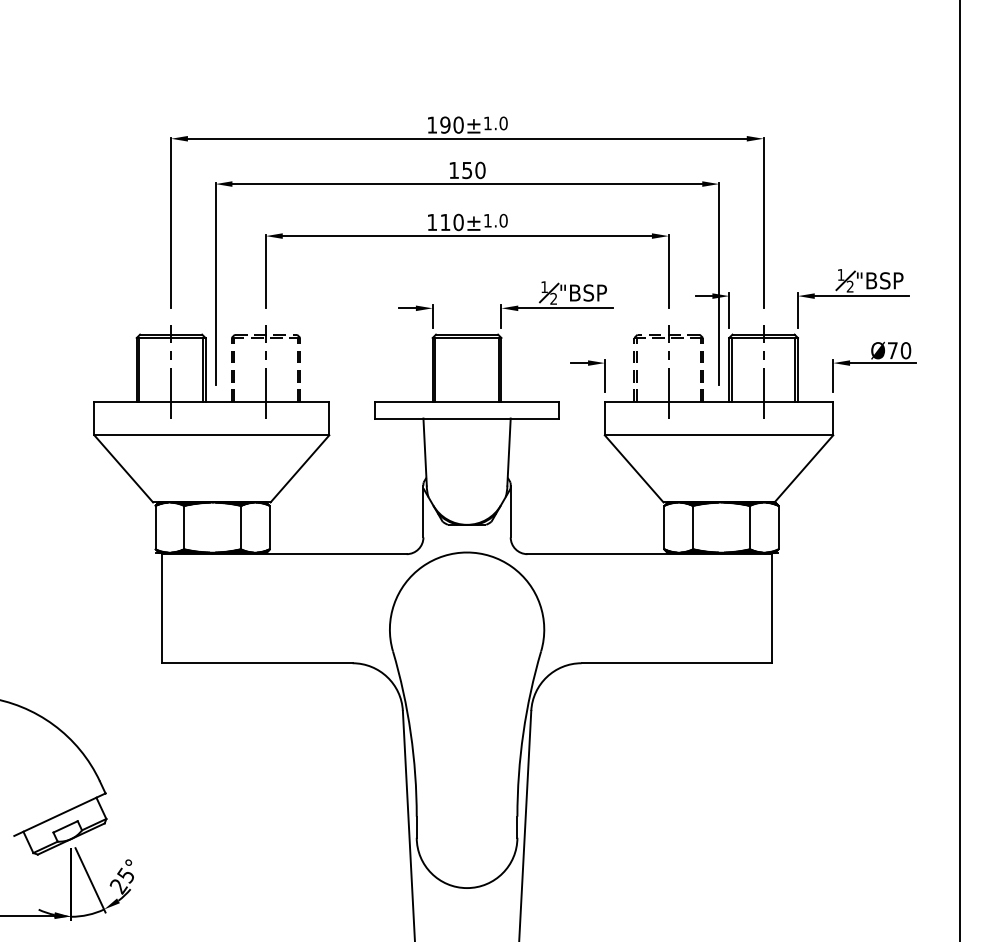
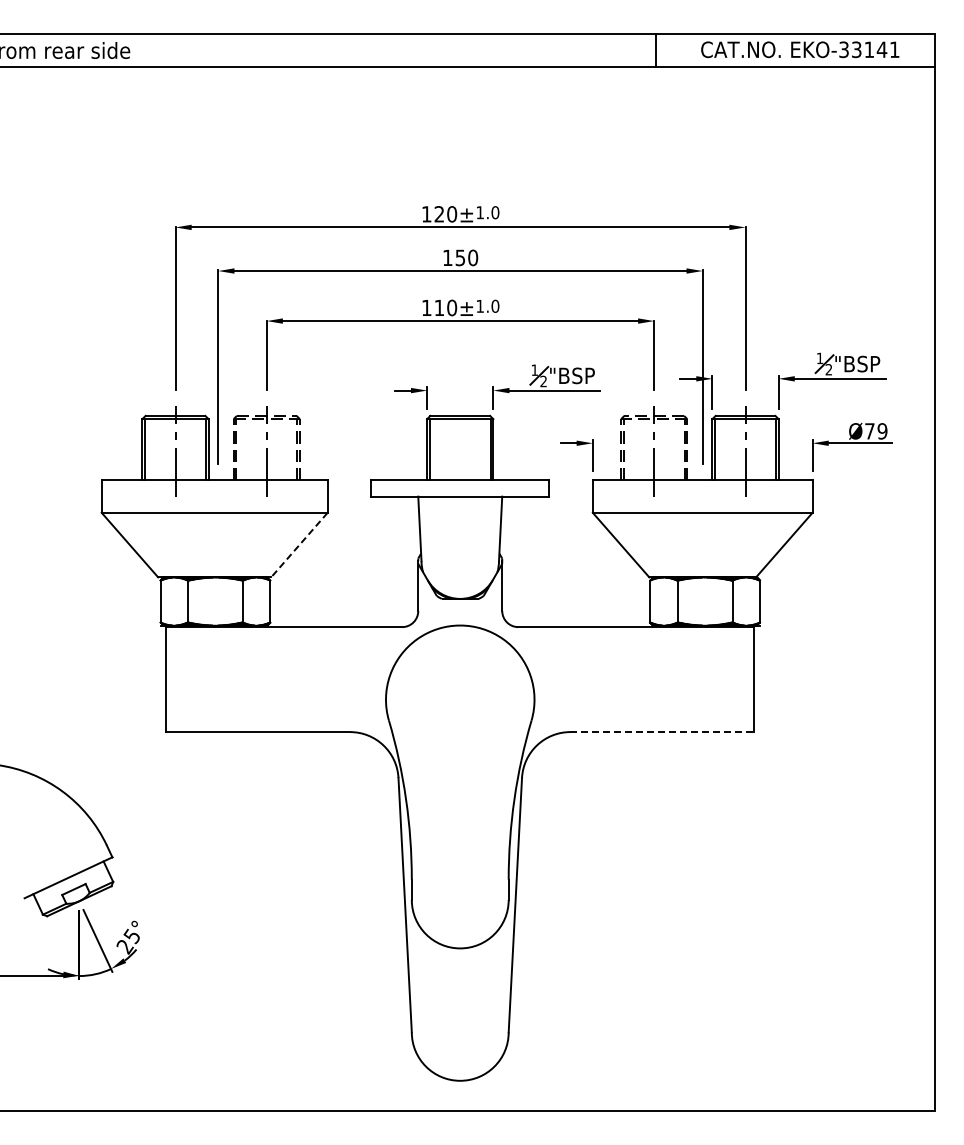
text: (445, 125) -> (439, 214), 190± -> 120±
text: (905, 350) -> (882, 431), Ø70 -> Ø79
line: (300, 469) -> (299, 545), solid -> dashed
line: (677, 663) -> (662, 732), solid -> dashed

